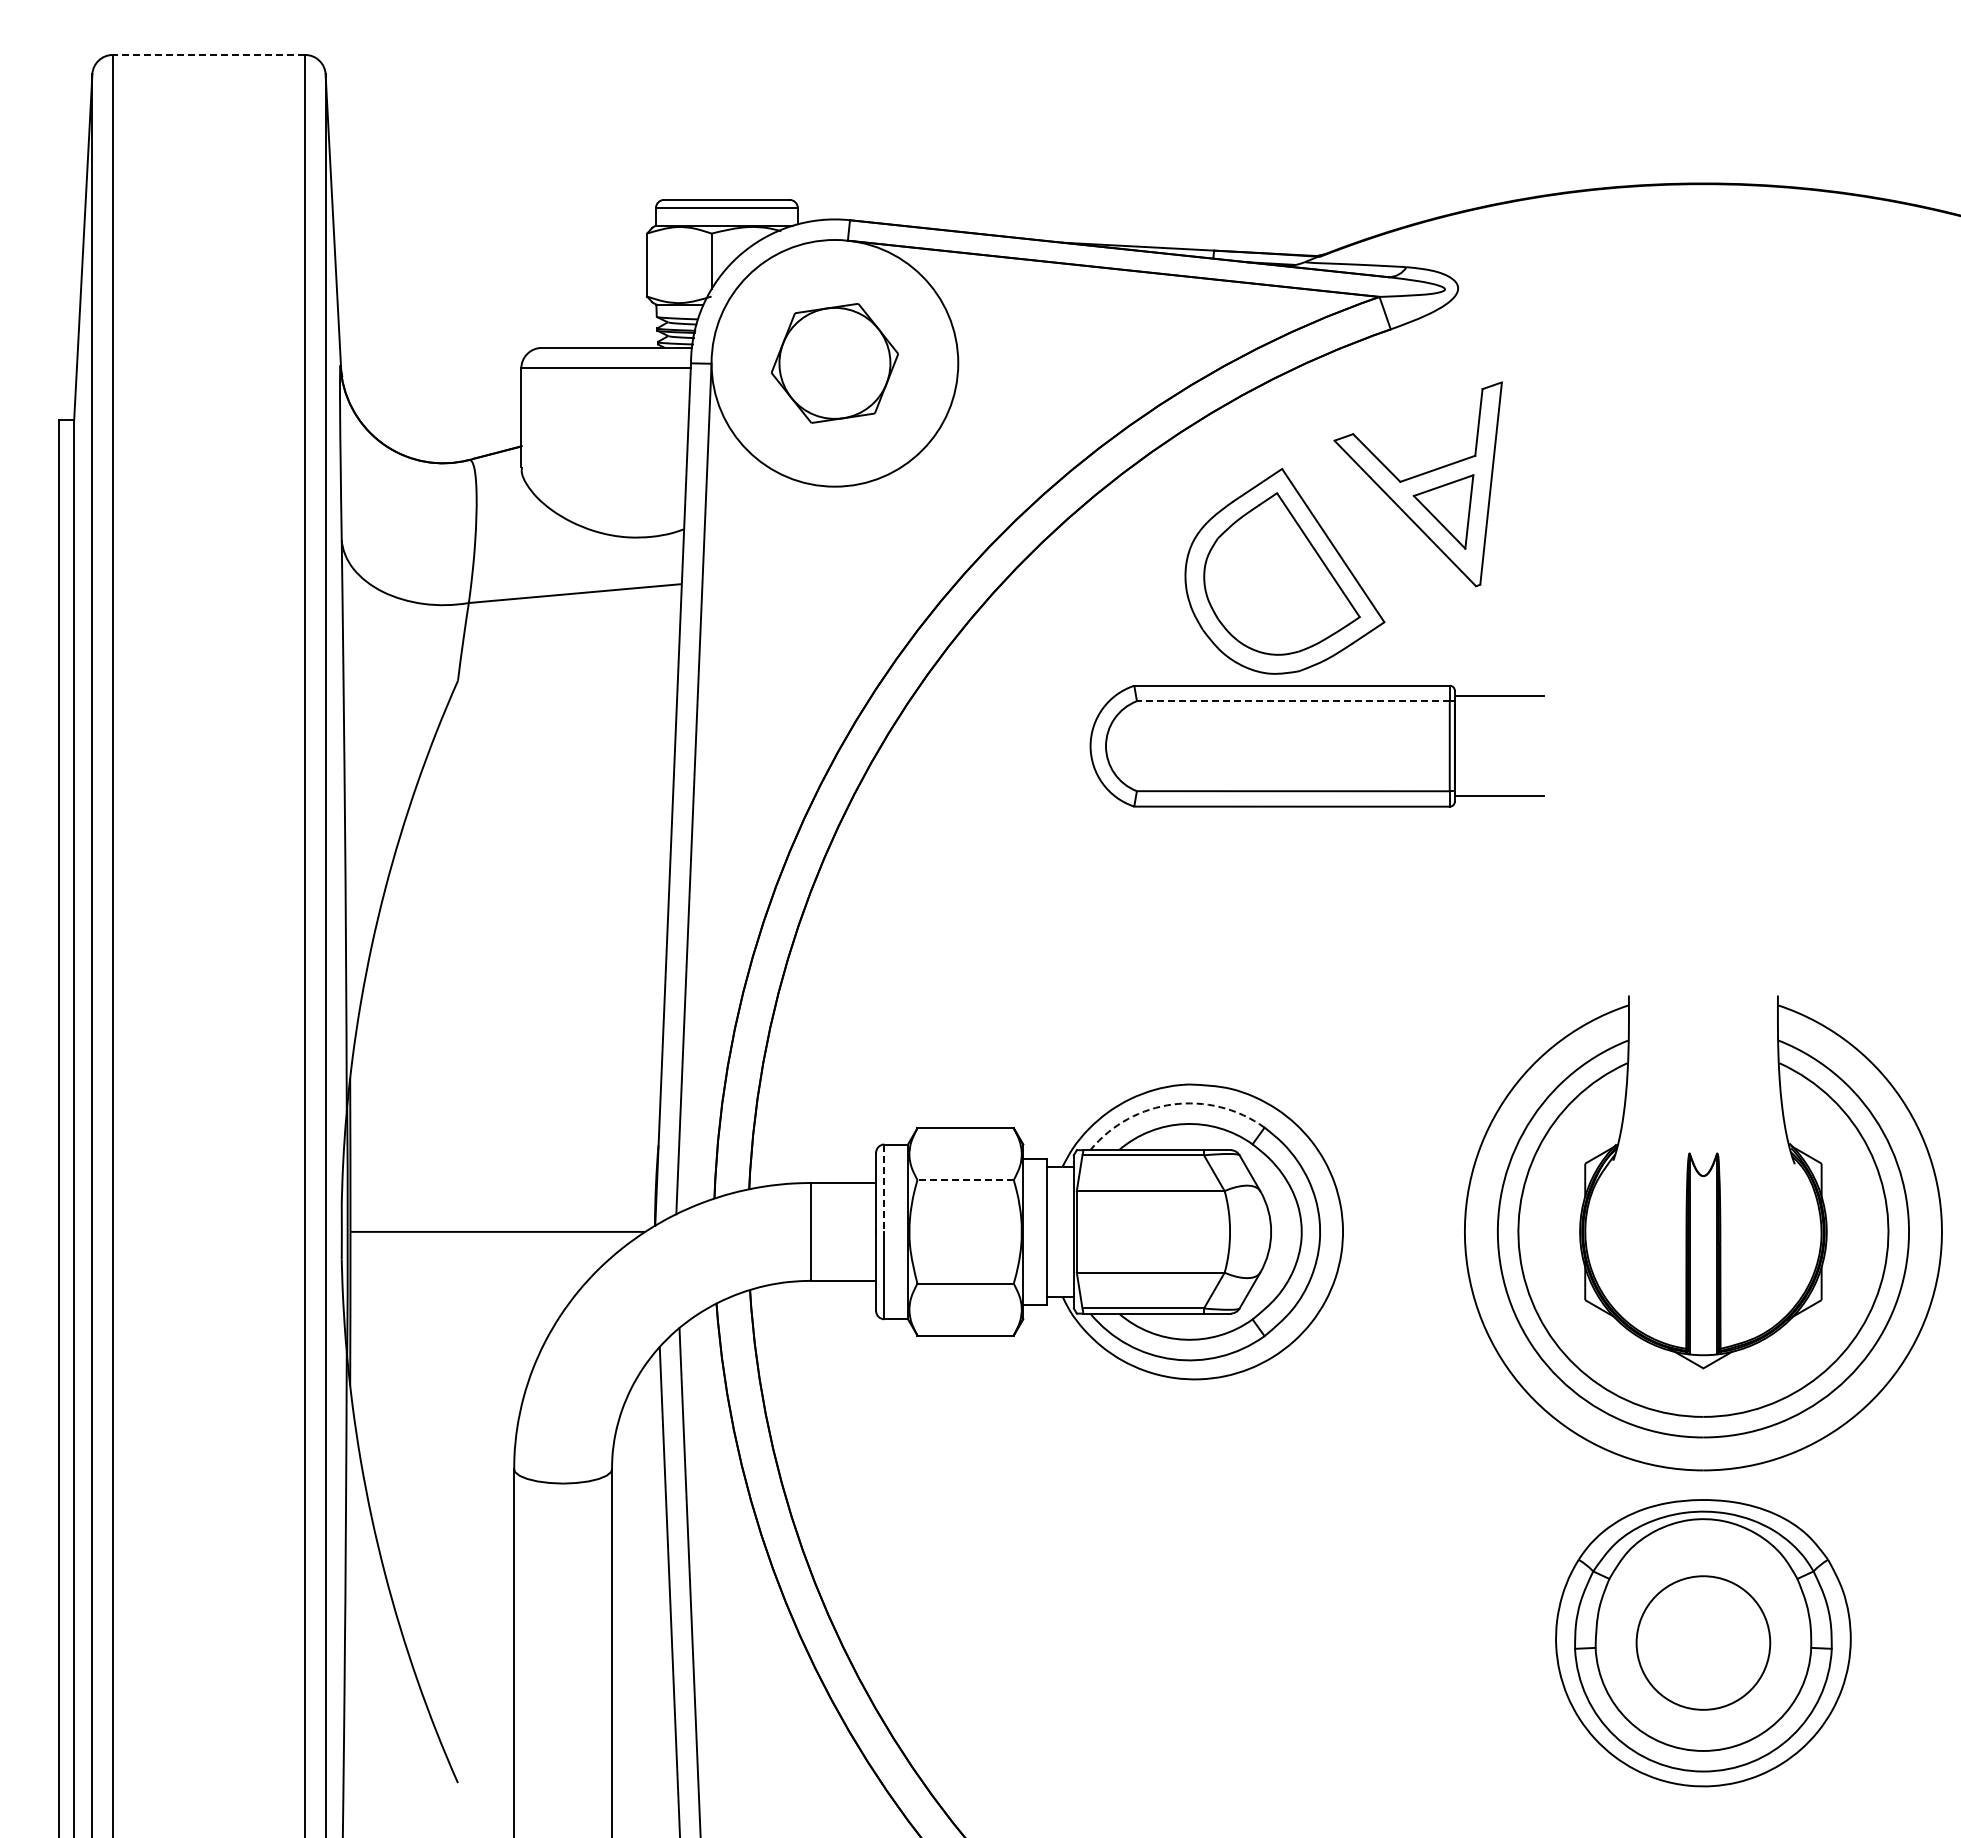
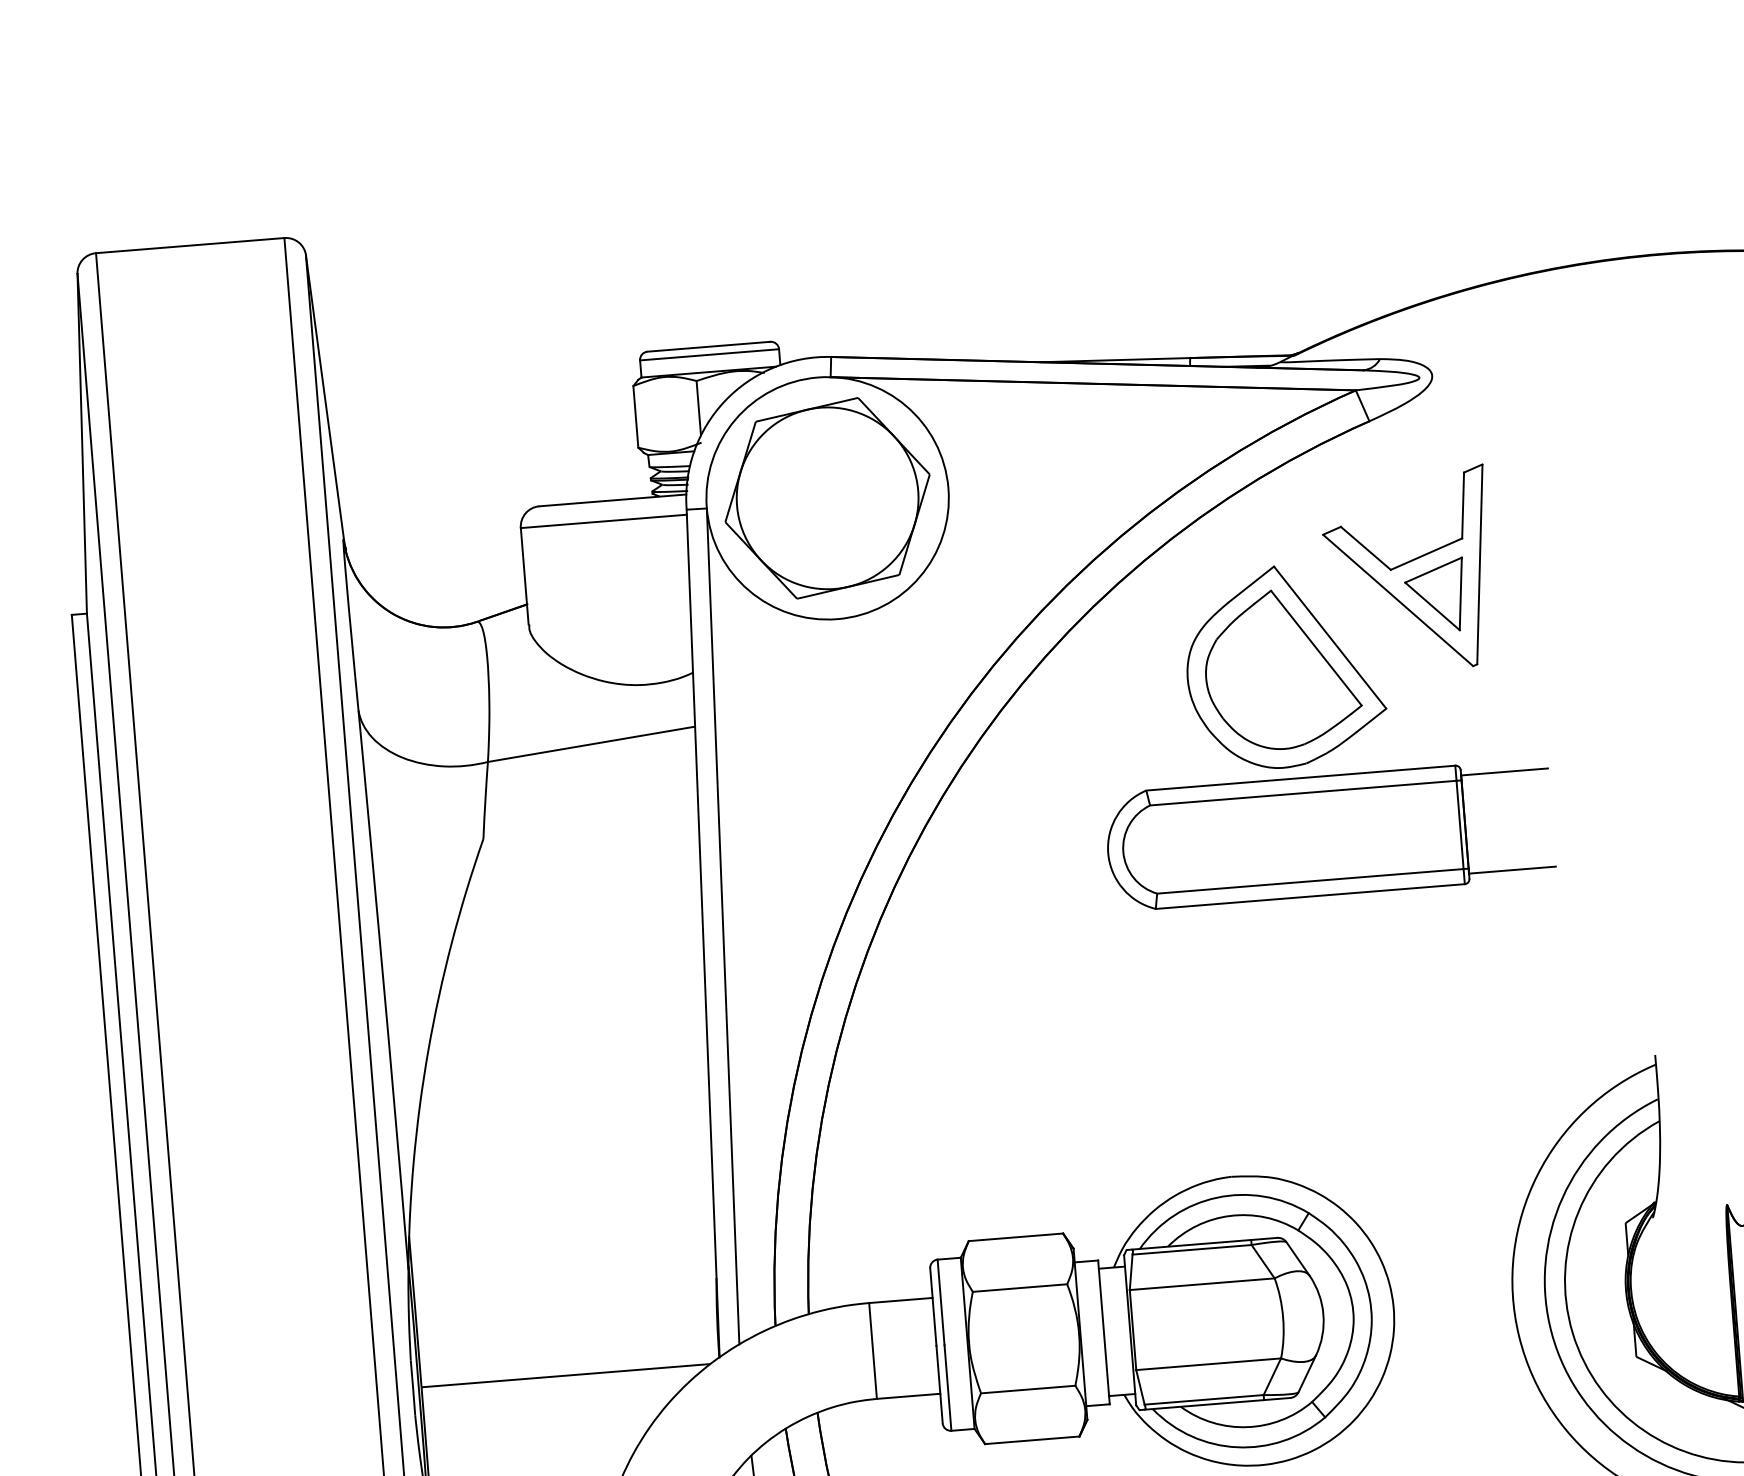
line: (208, 54) -> (189, 245), dashed -> solid
part: (834, 363) -> (827, 498), size x1.67
line: (1292, 701) -> (1302, 793), dashed -> solid
arc: (1173, 1104) -> (1217, 1197), dashed -> solid
line: (965, 1180) -> (1019, 1288), dashed -> solid
line: (884, 1188) -> (941, 1302), dashed -> solid

